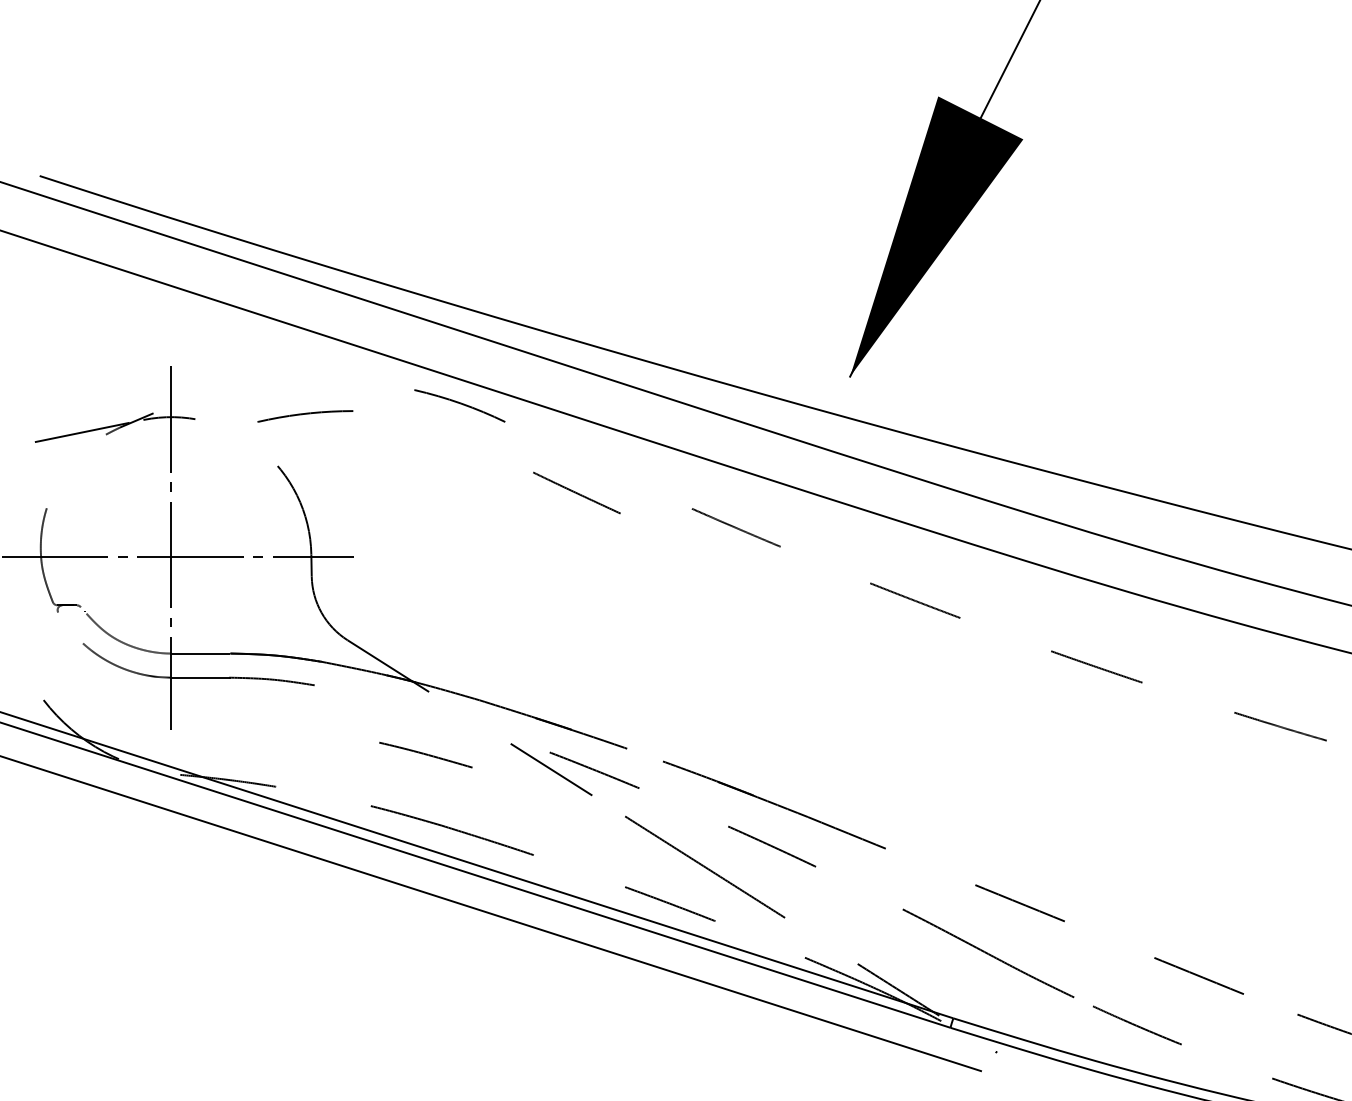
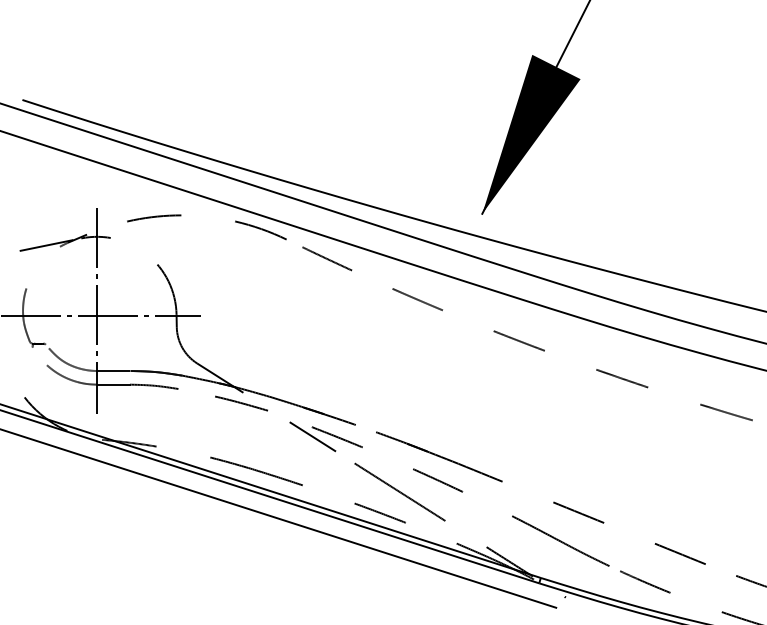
arc: (305, 414) -> (154, 217), moved
line: (577, 492) -> (327, 258), moved
line: (425, 754) -> (241, 403), moved

